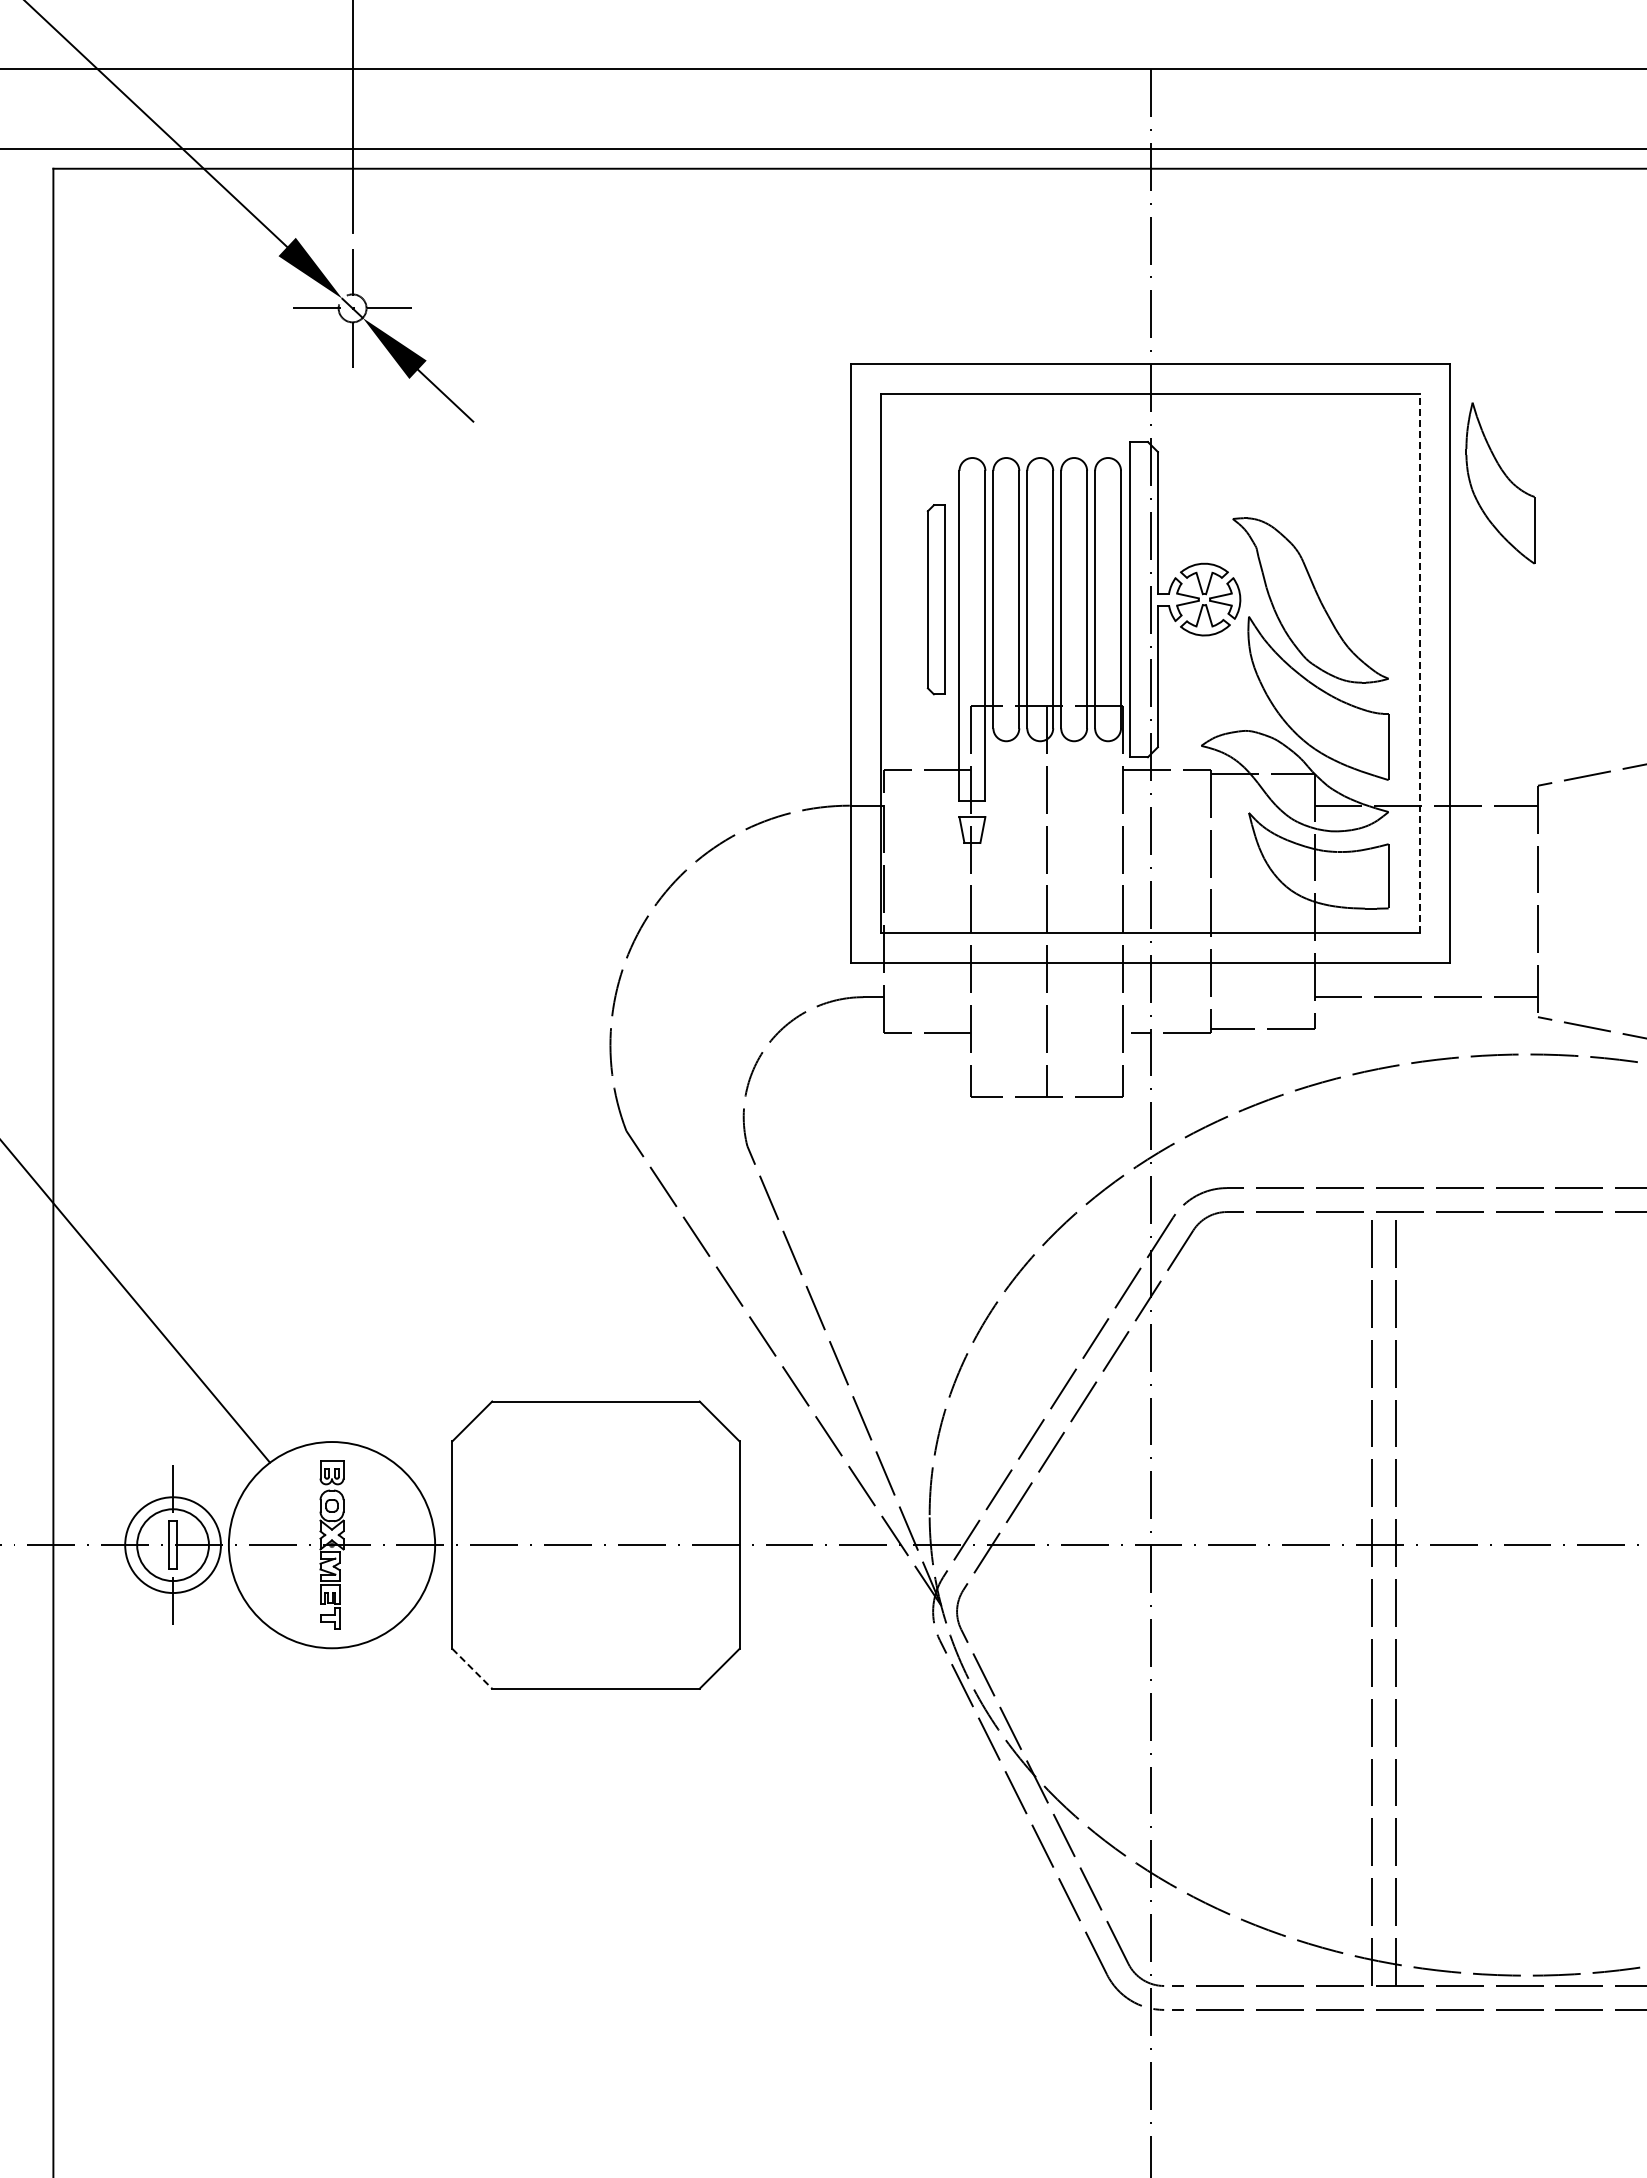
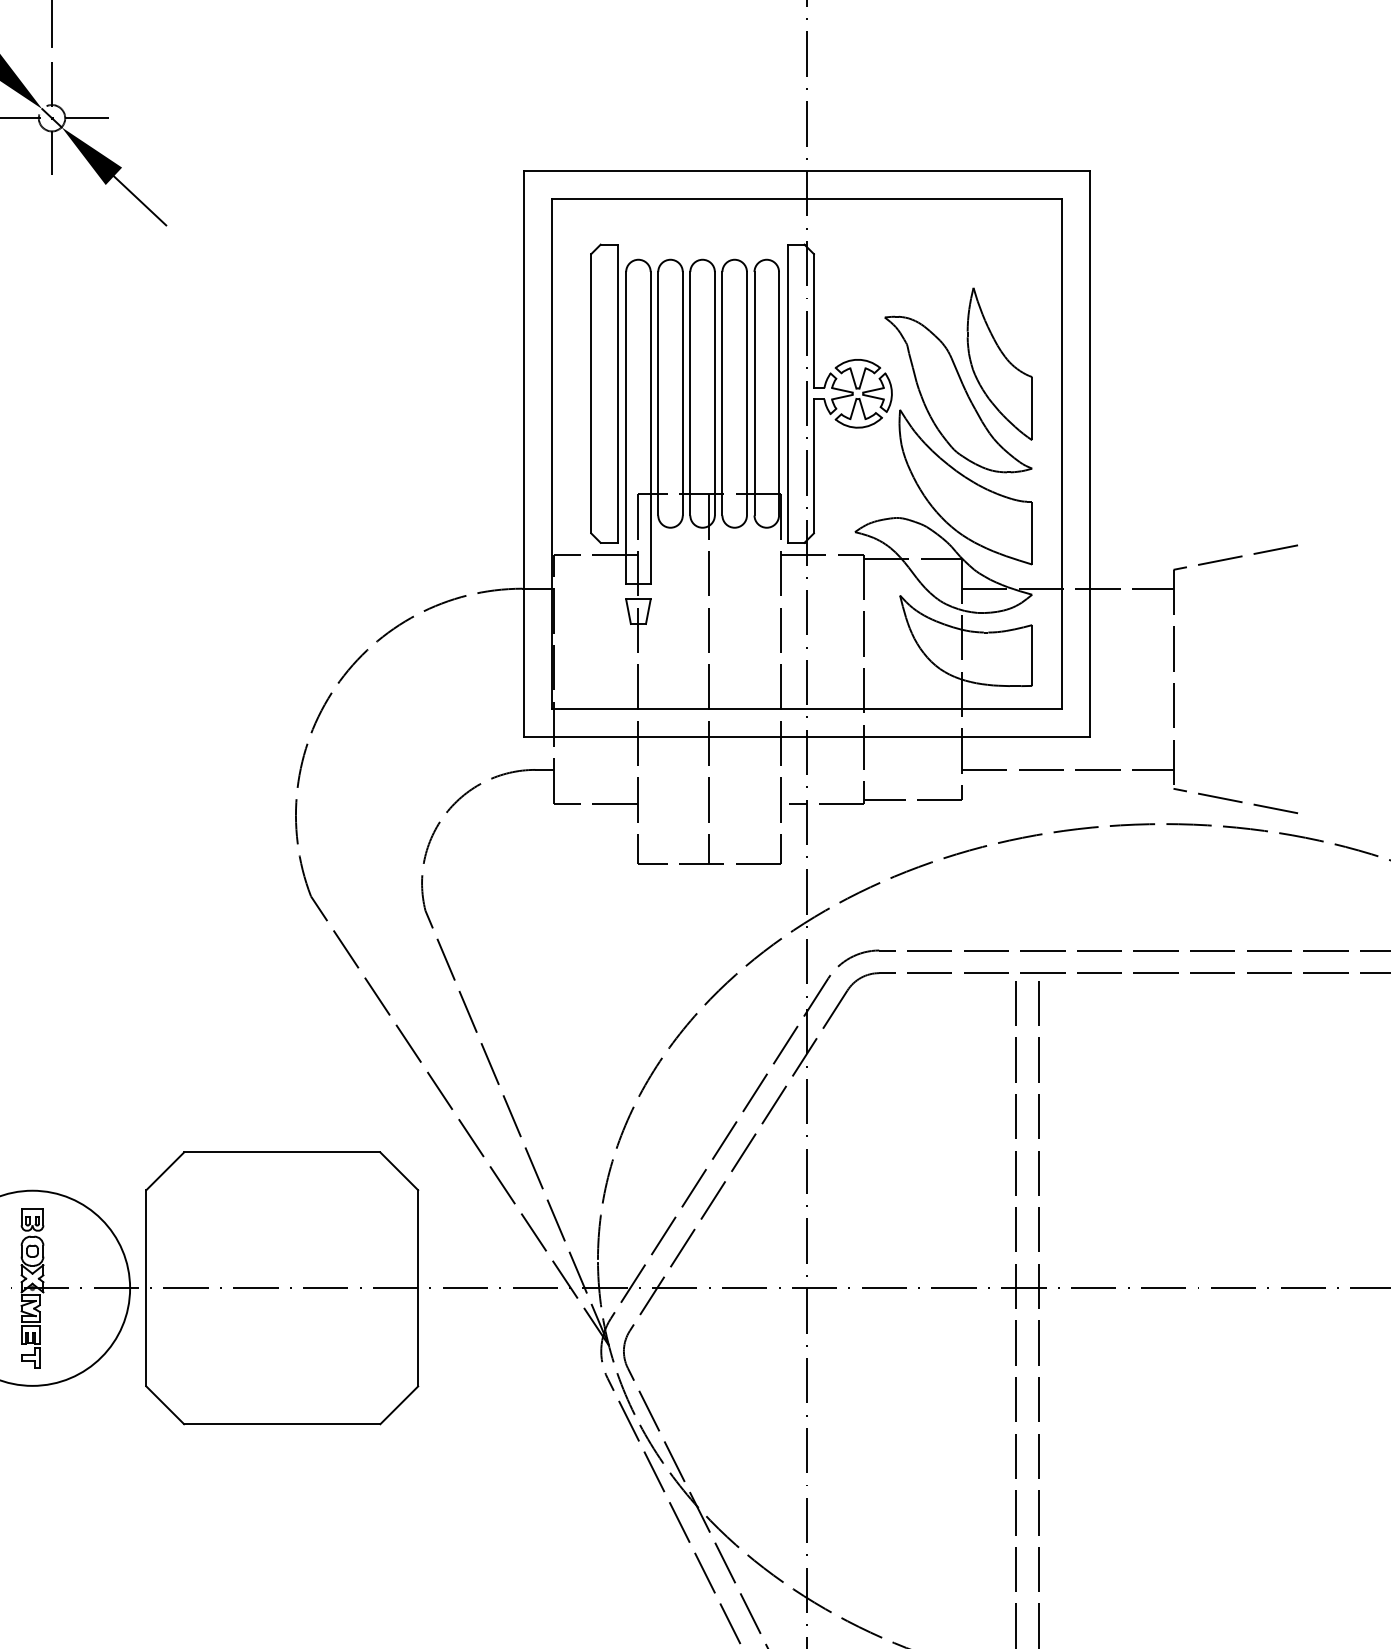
part: (1500, 483) -> (999, 364), moved
part: (935, 599) -> (603, 393), size x1.67
line: (1419, 662) -> (1061, 453), dashed -> solid
line: (472, 1669) -> (165, 1405), dashed -> solid

